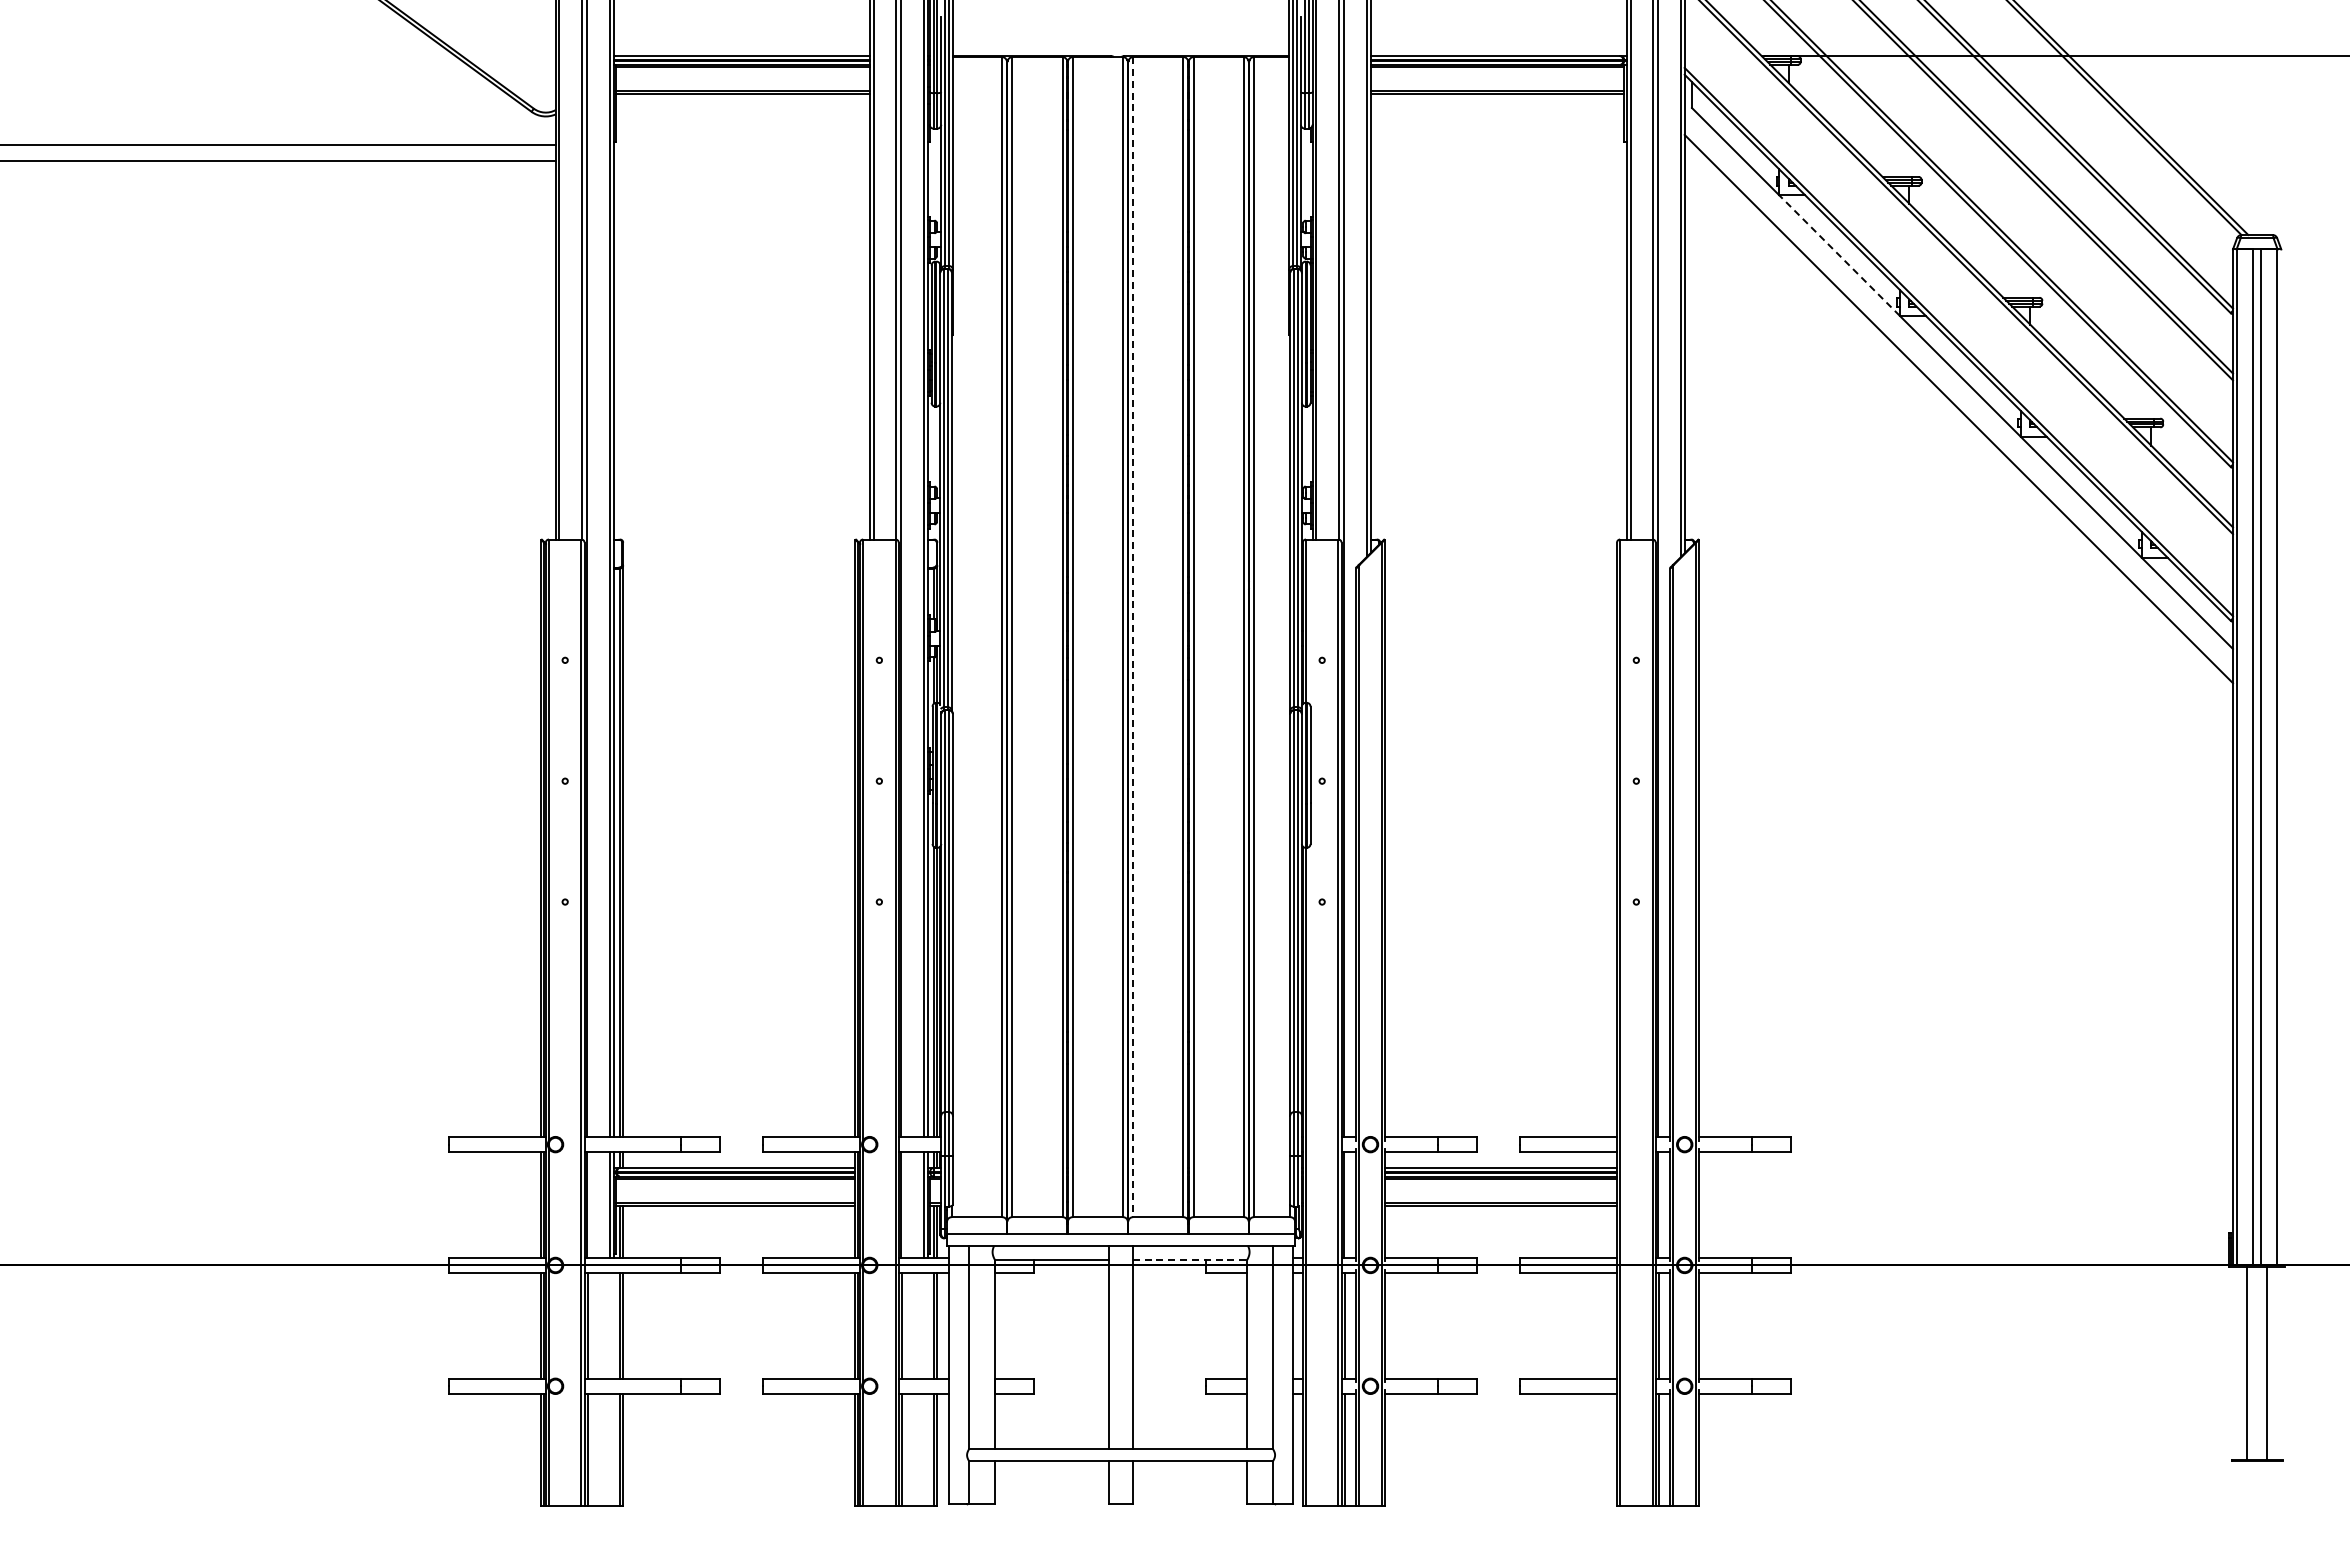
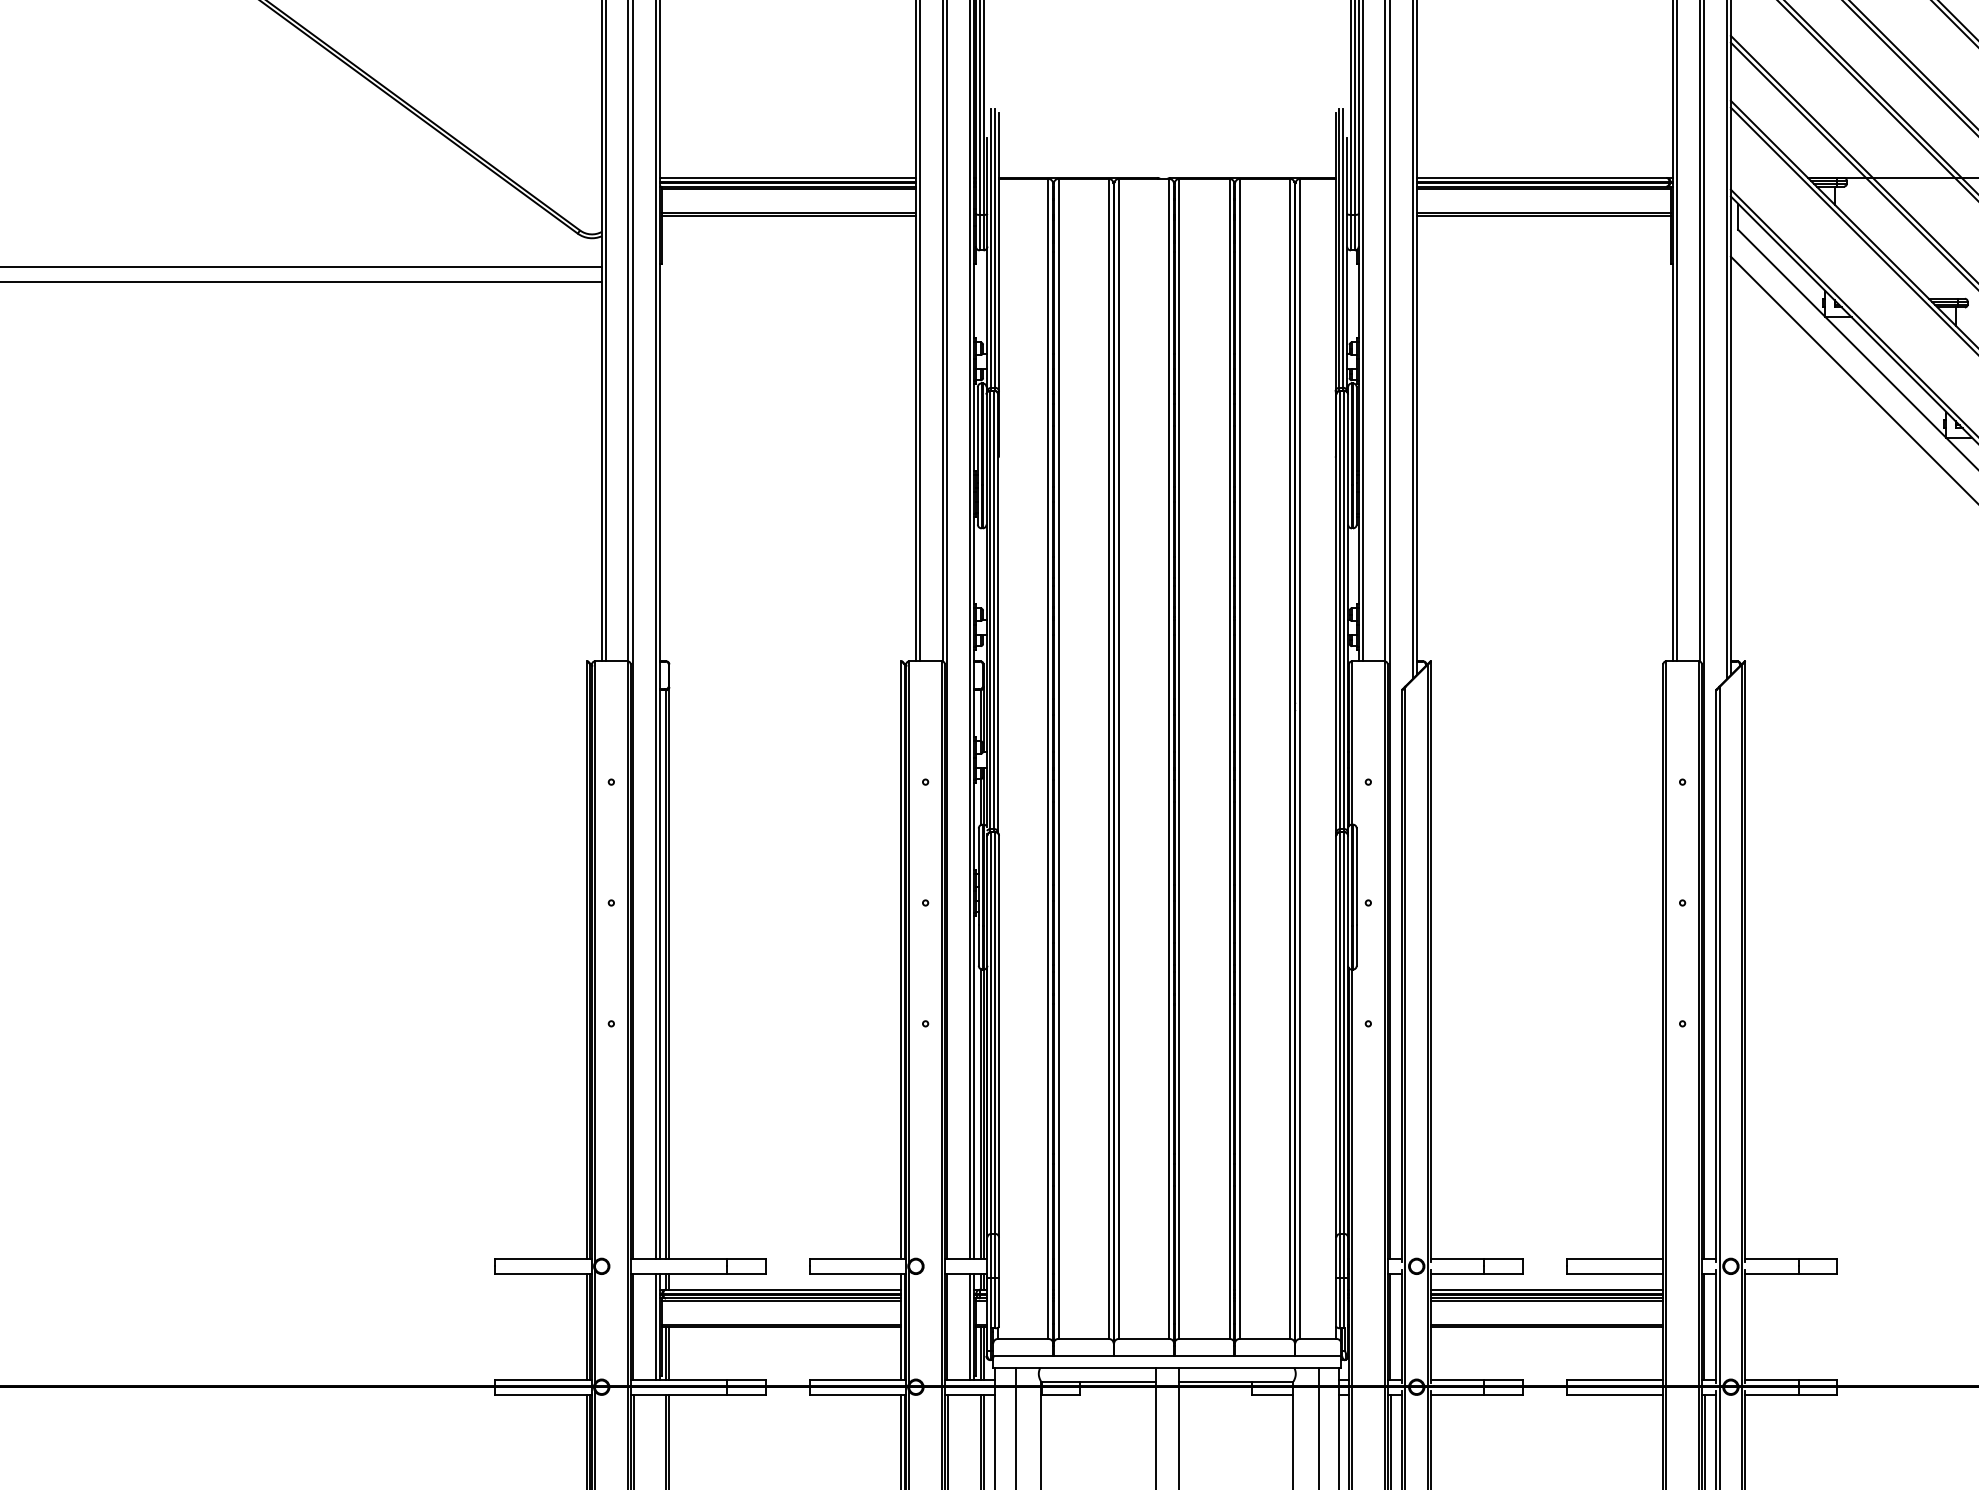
line: (1839, 255) -> (1885, 377), dashed -> solid
line: (1133, 637) -> (1179, 759), dashed -> solid
line: (1190, 1259) -> (1236, 1381), dashed -> solid

